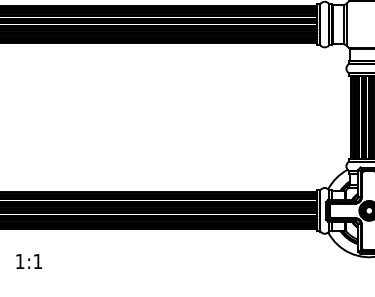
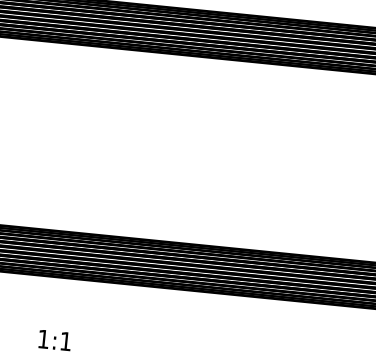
text: (29, 261) -> (55, 340), moved

